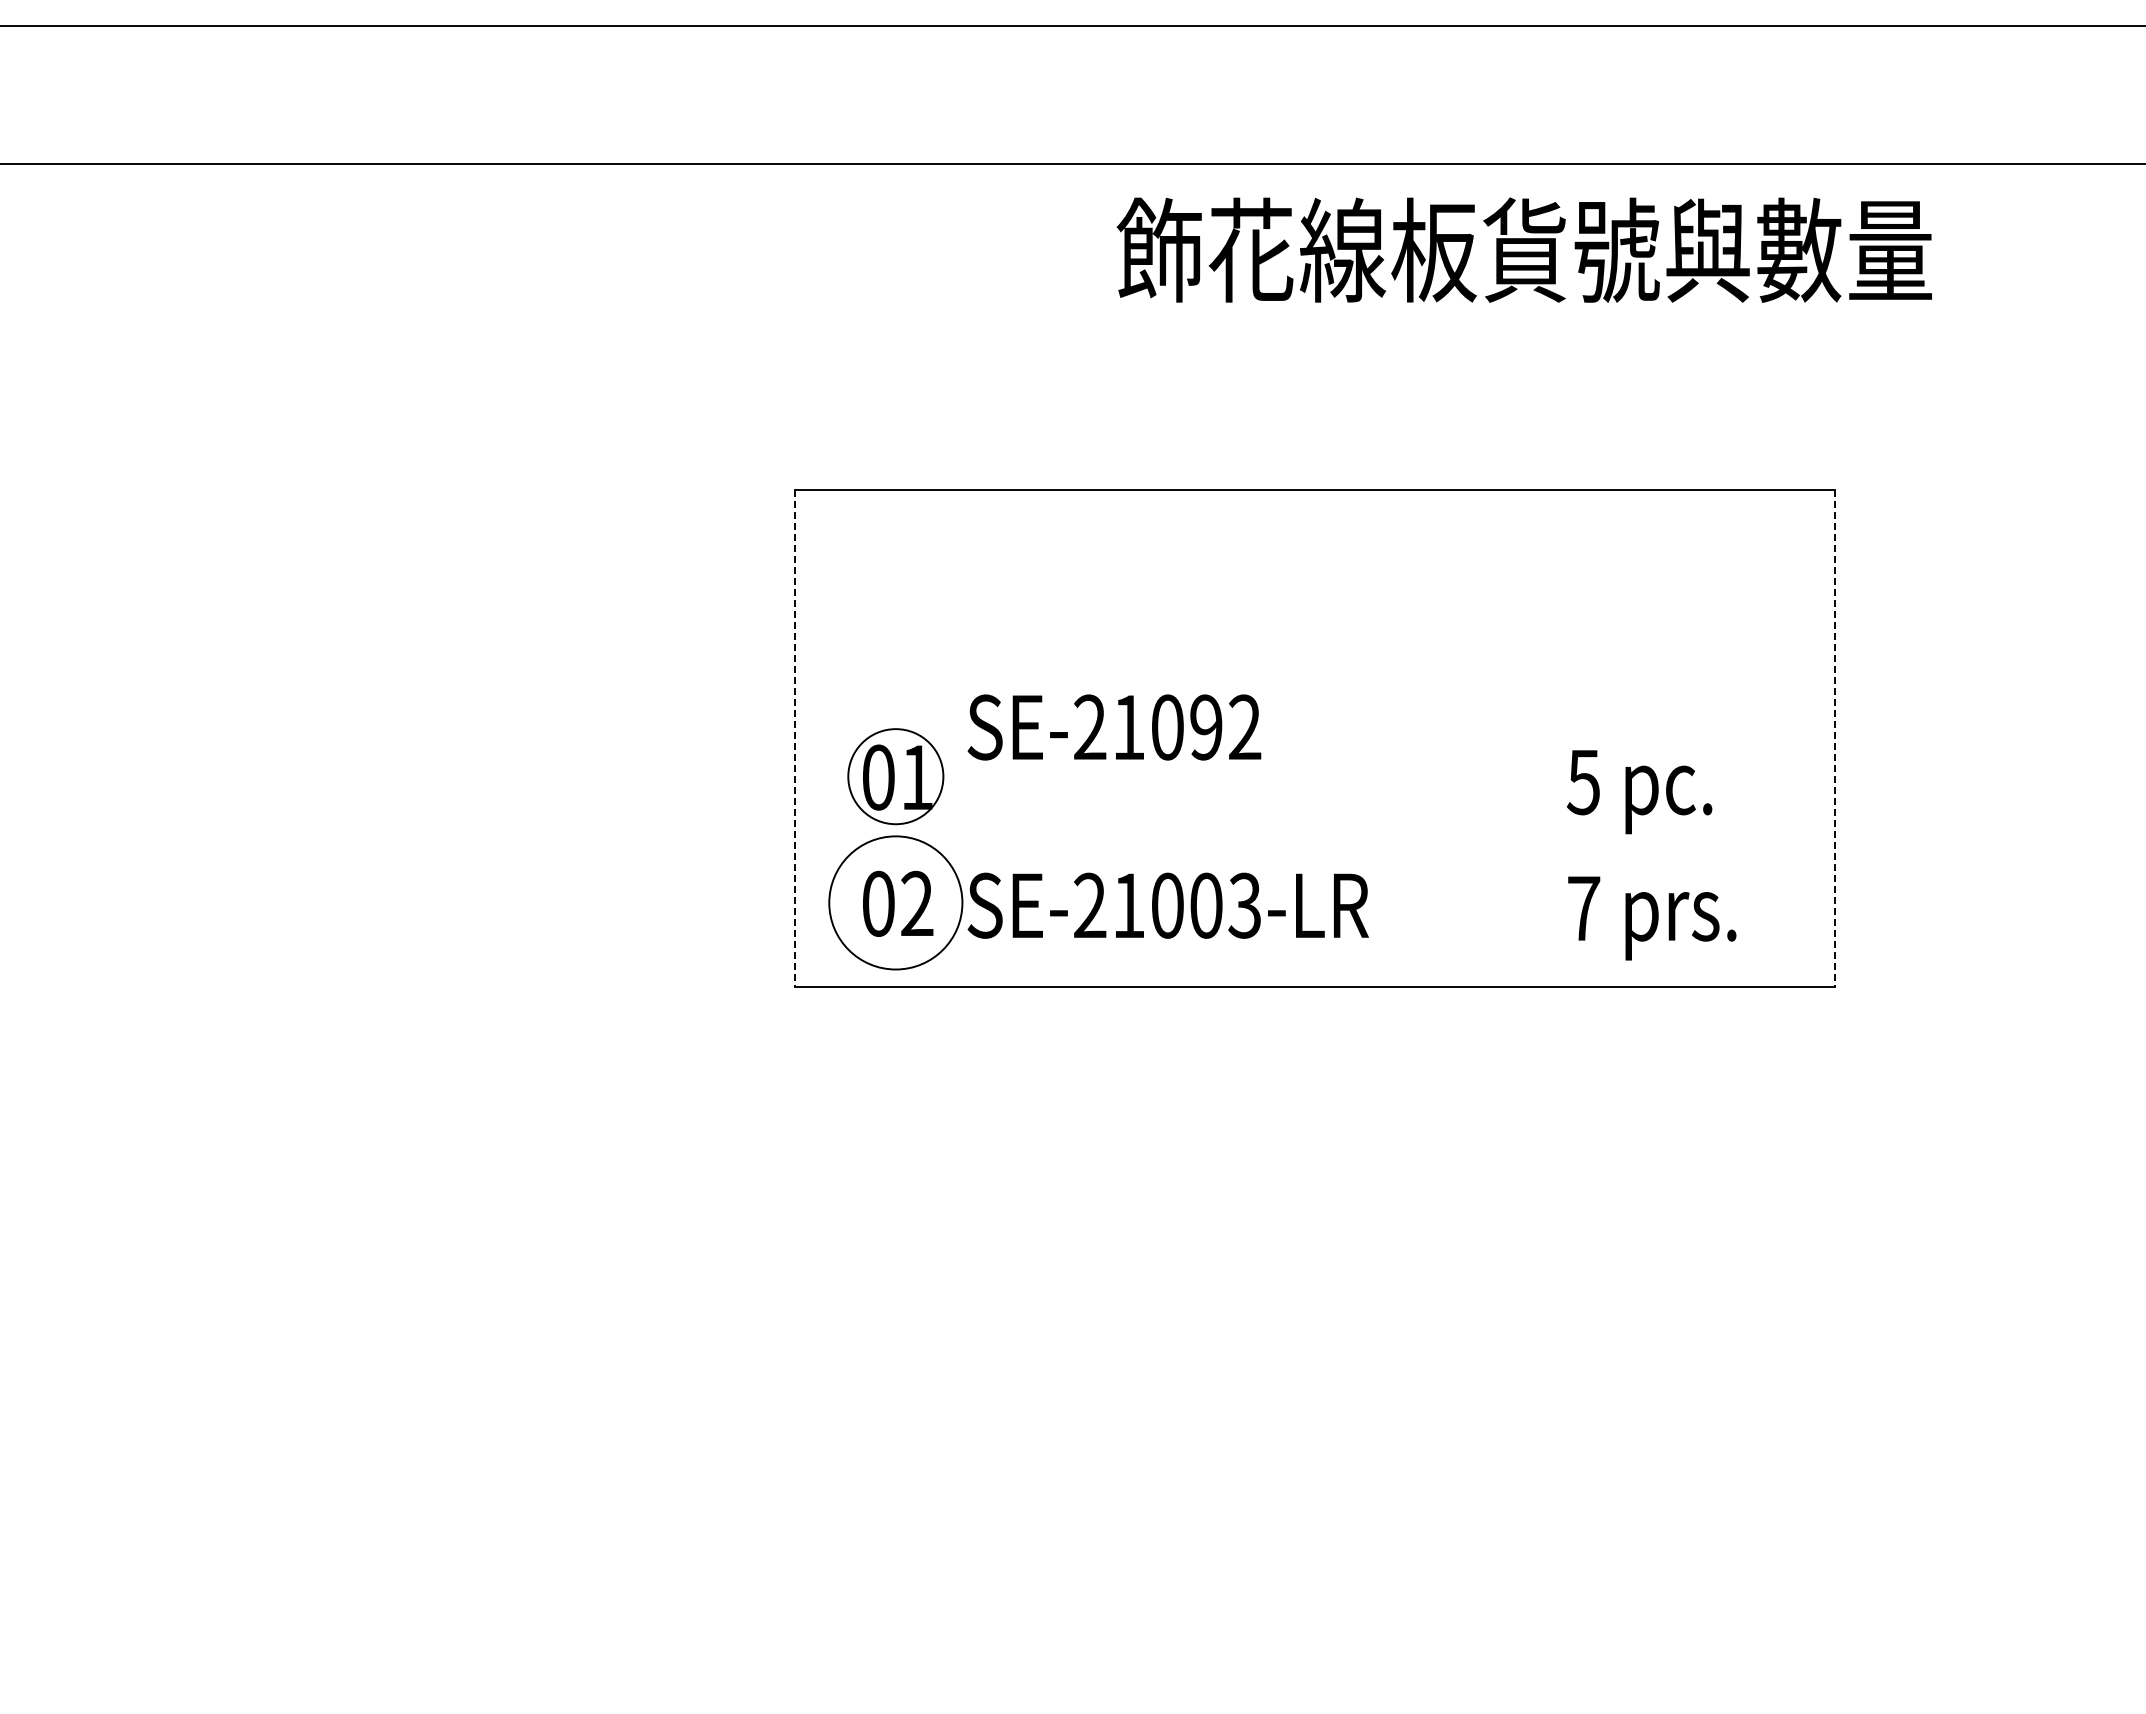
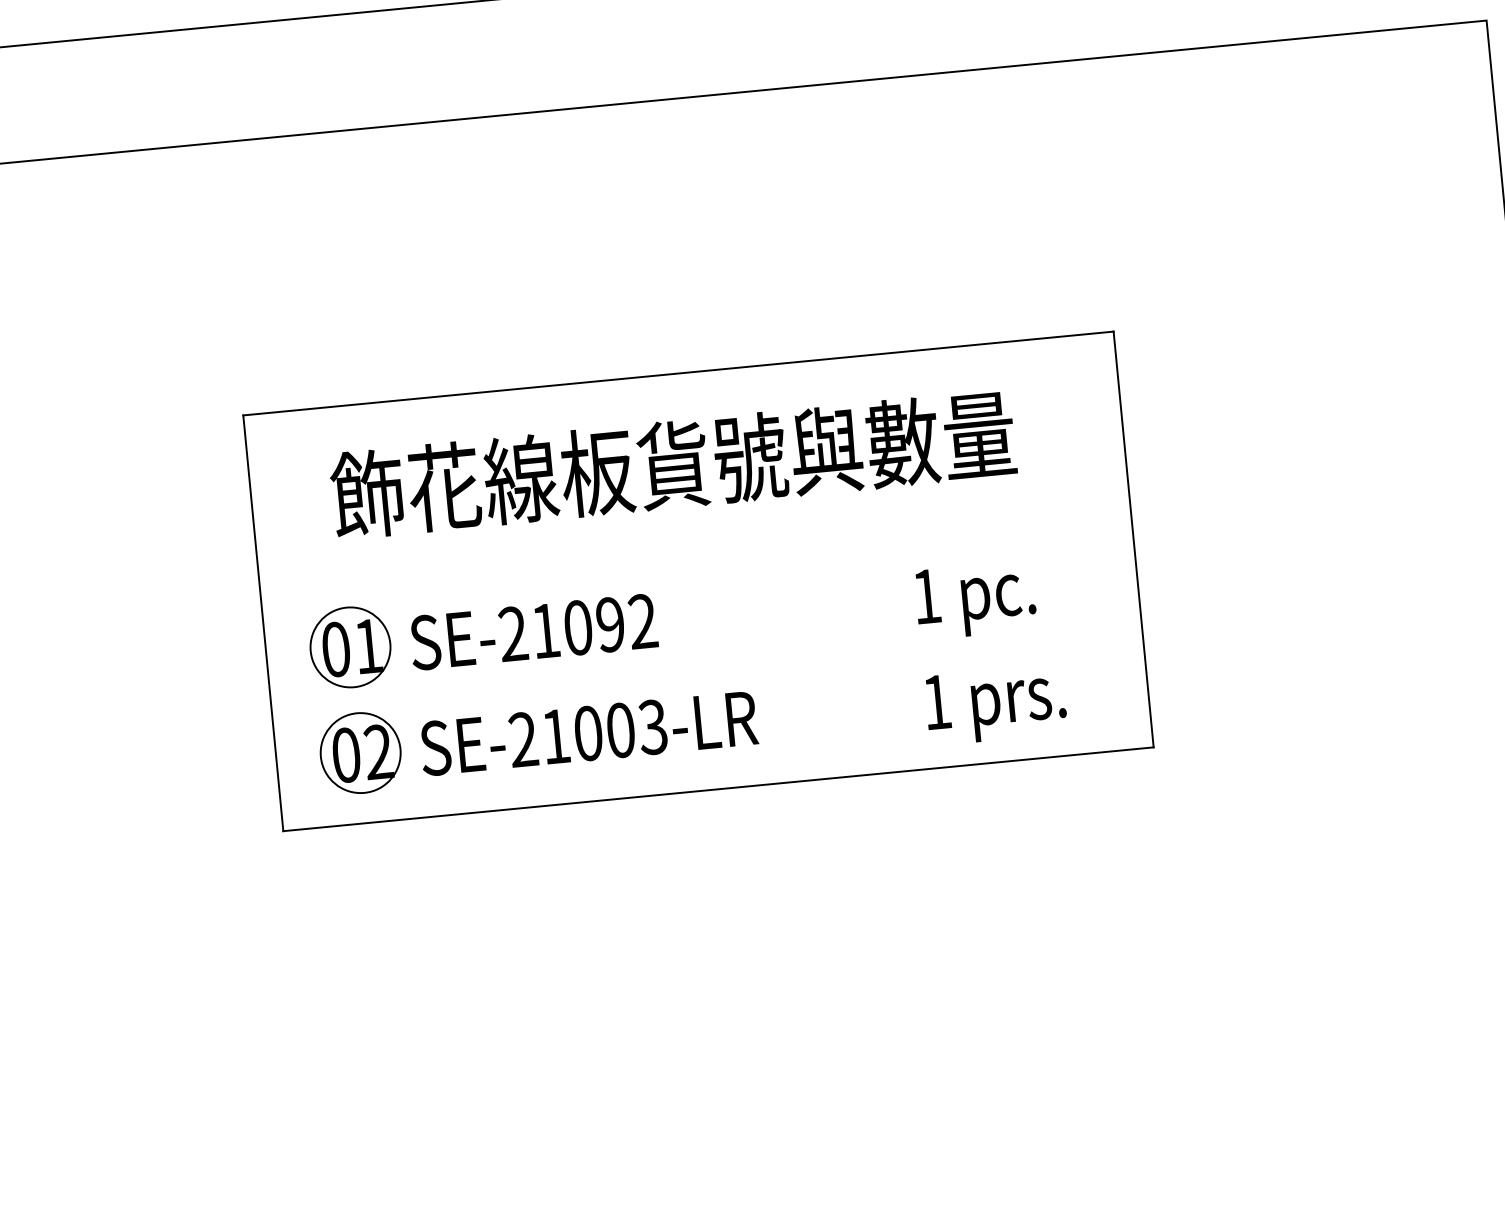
text: (1523, 249) -> (672, 464), moved
text: (1114, 727) -> (533, 632), moved
line: (795, 738) -> (263, 623), dashed -> solid
line: (1835, 738) -> (1133, 539), dashed -> solid
text: (1582, 782) -> (925, 596), 5 -> 1
circle: (895, 902) -> (360, 752), size x0.71
text: (1584, 908) -> (937, 702), 7 -> 1

